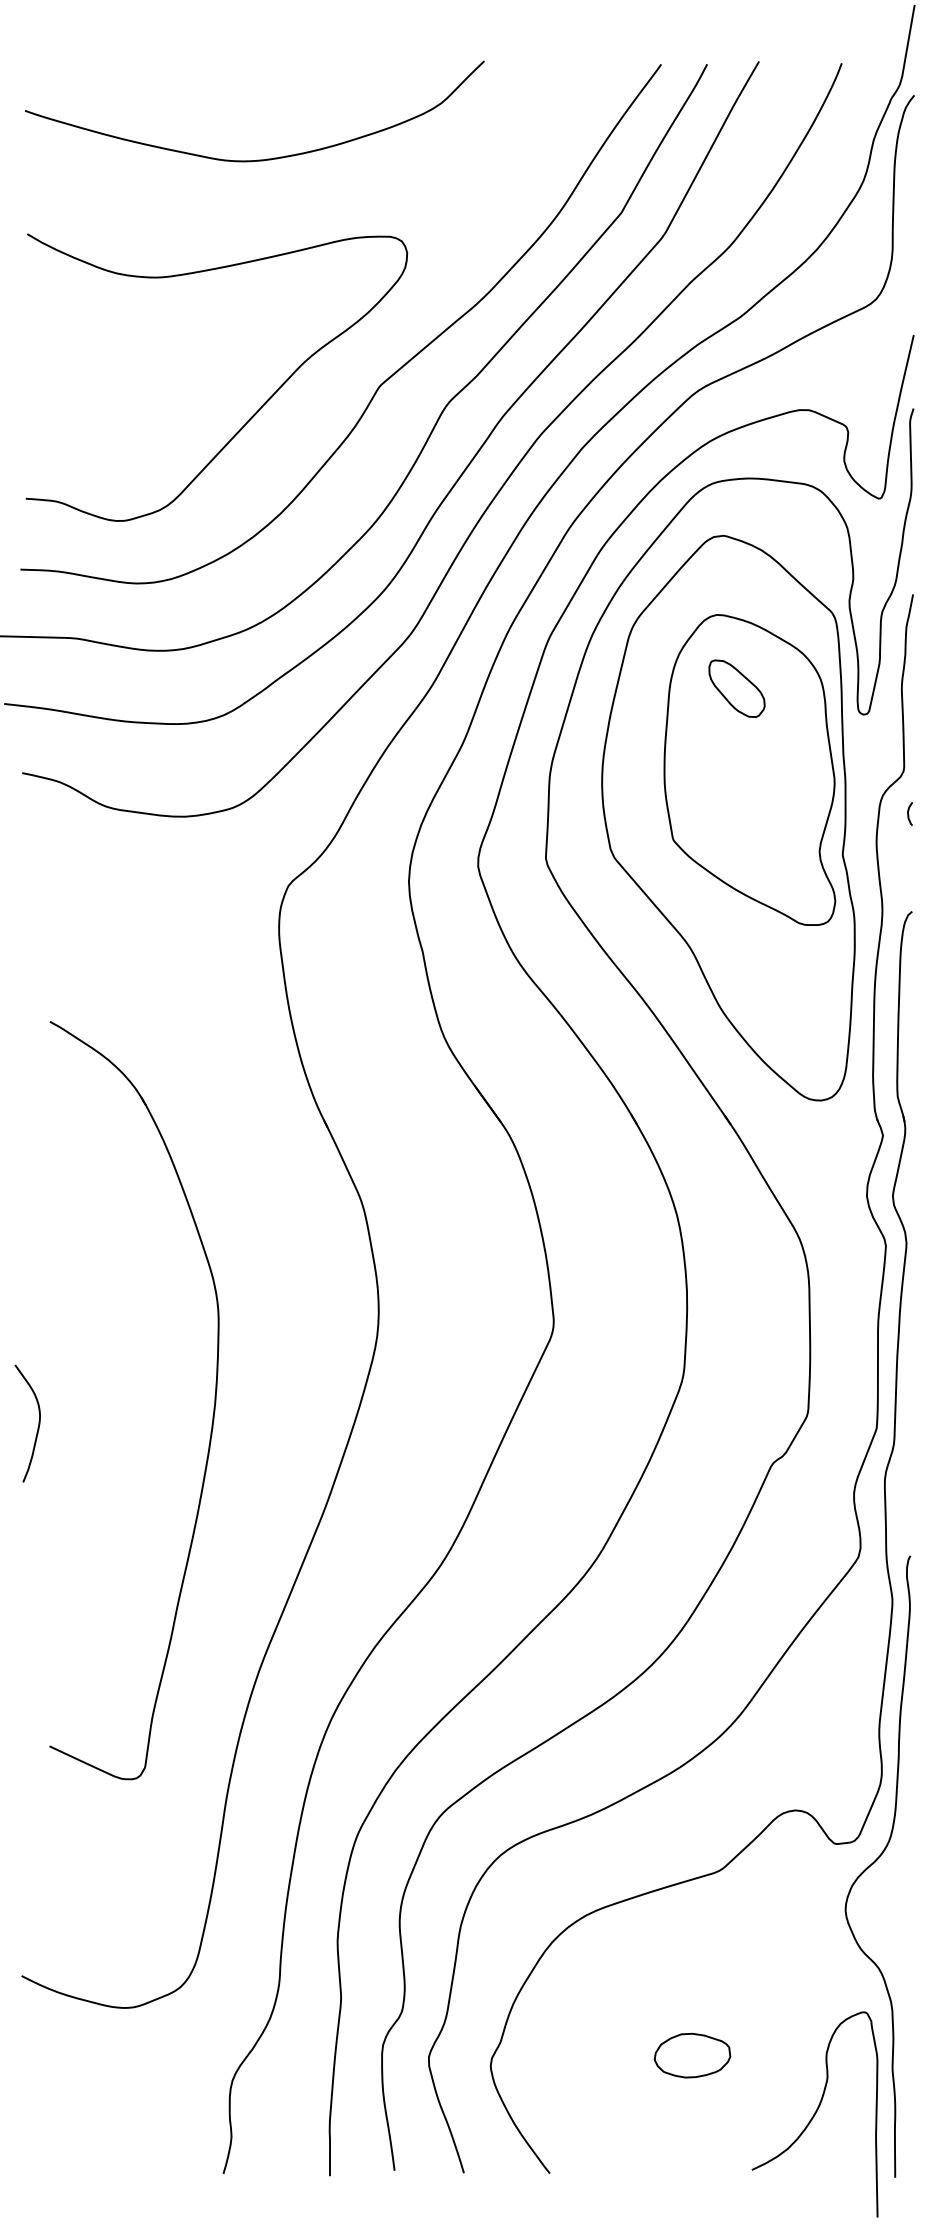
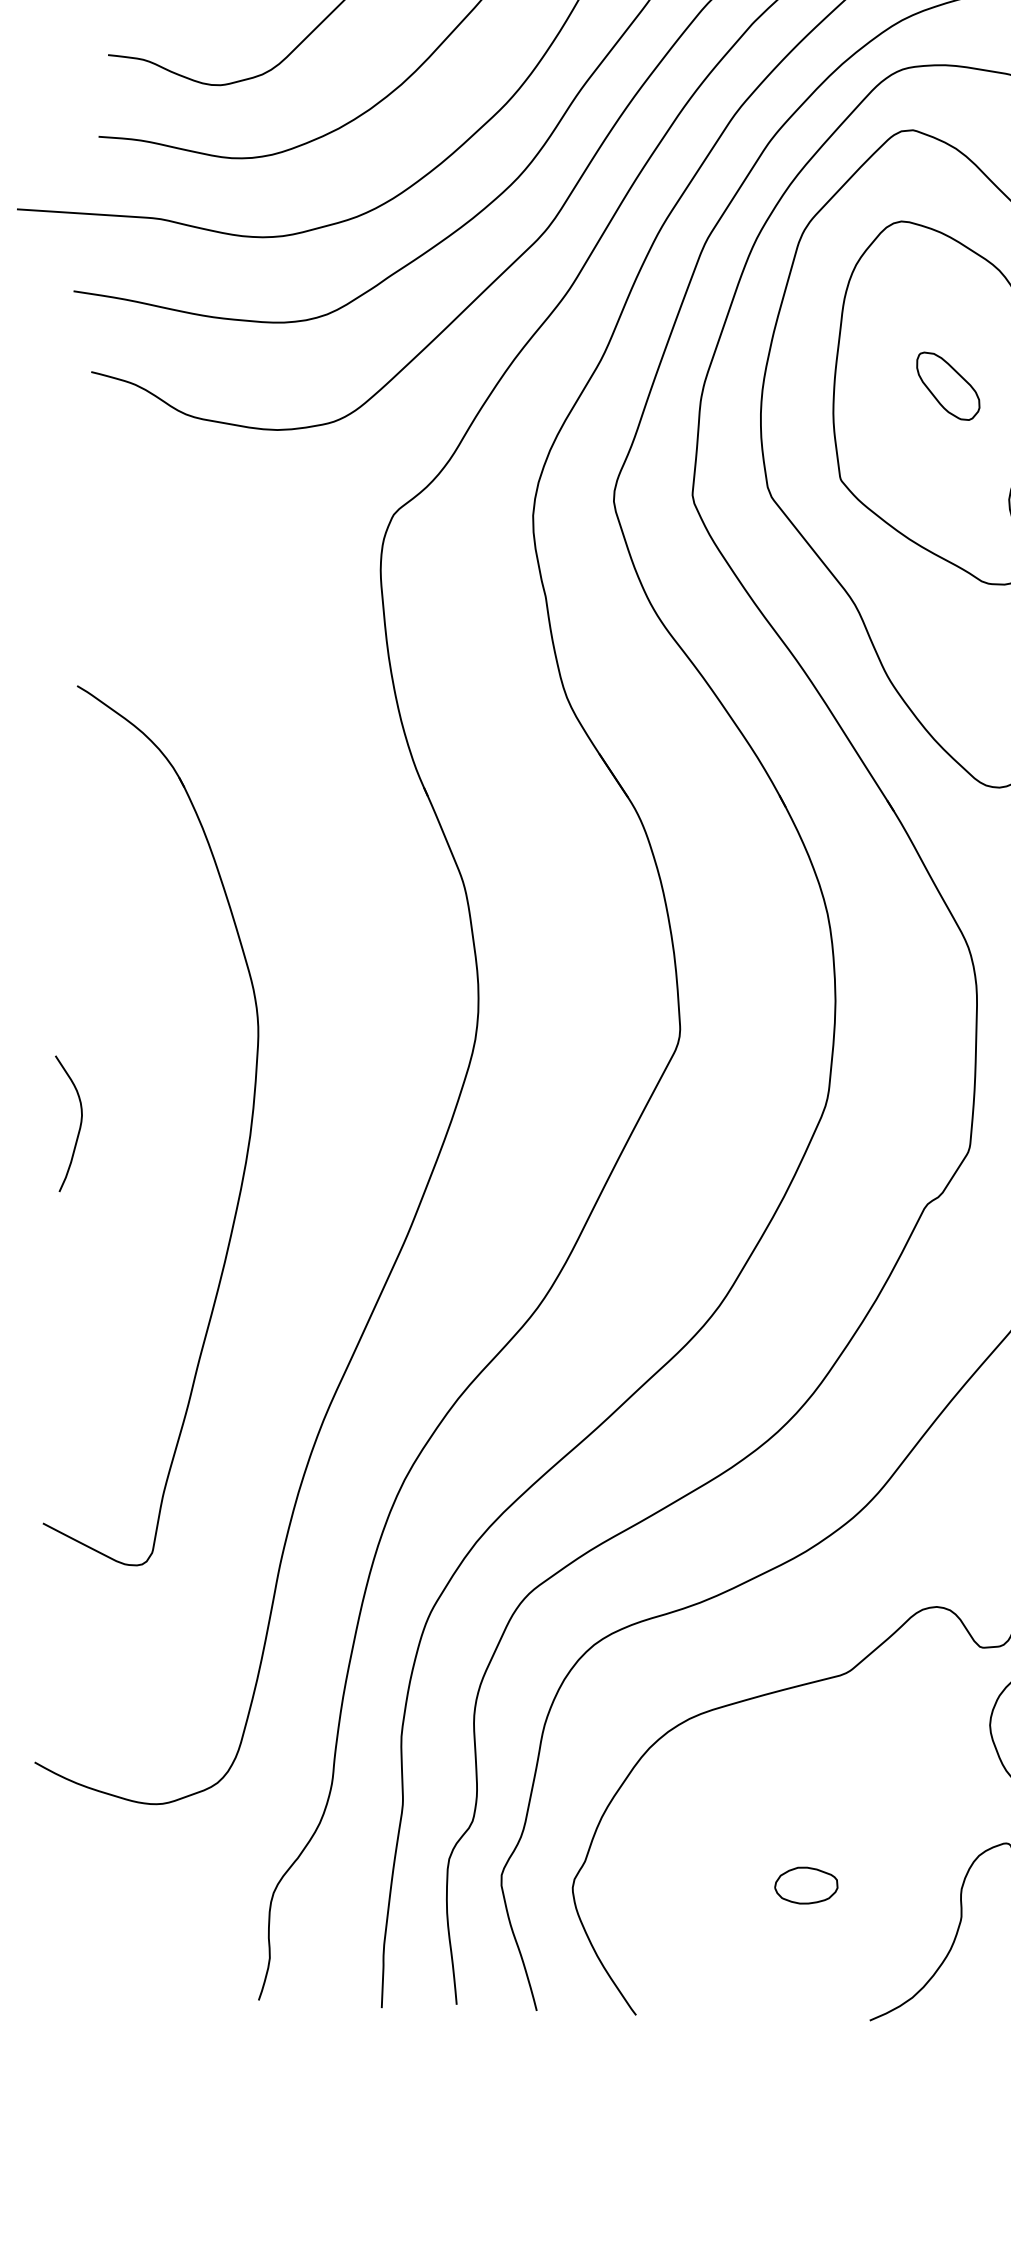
part: (736, 688) -> (947, 386), moved
part: (213, 1407) -> (248, 1139), moved
part: (692, 2055) -> (806, 1885), size x0.71

